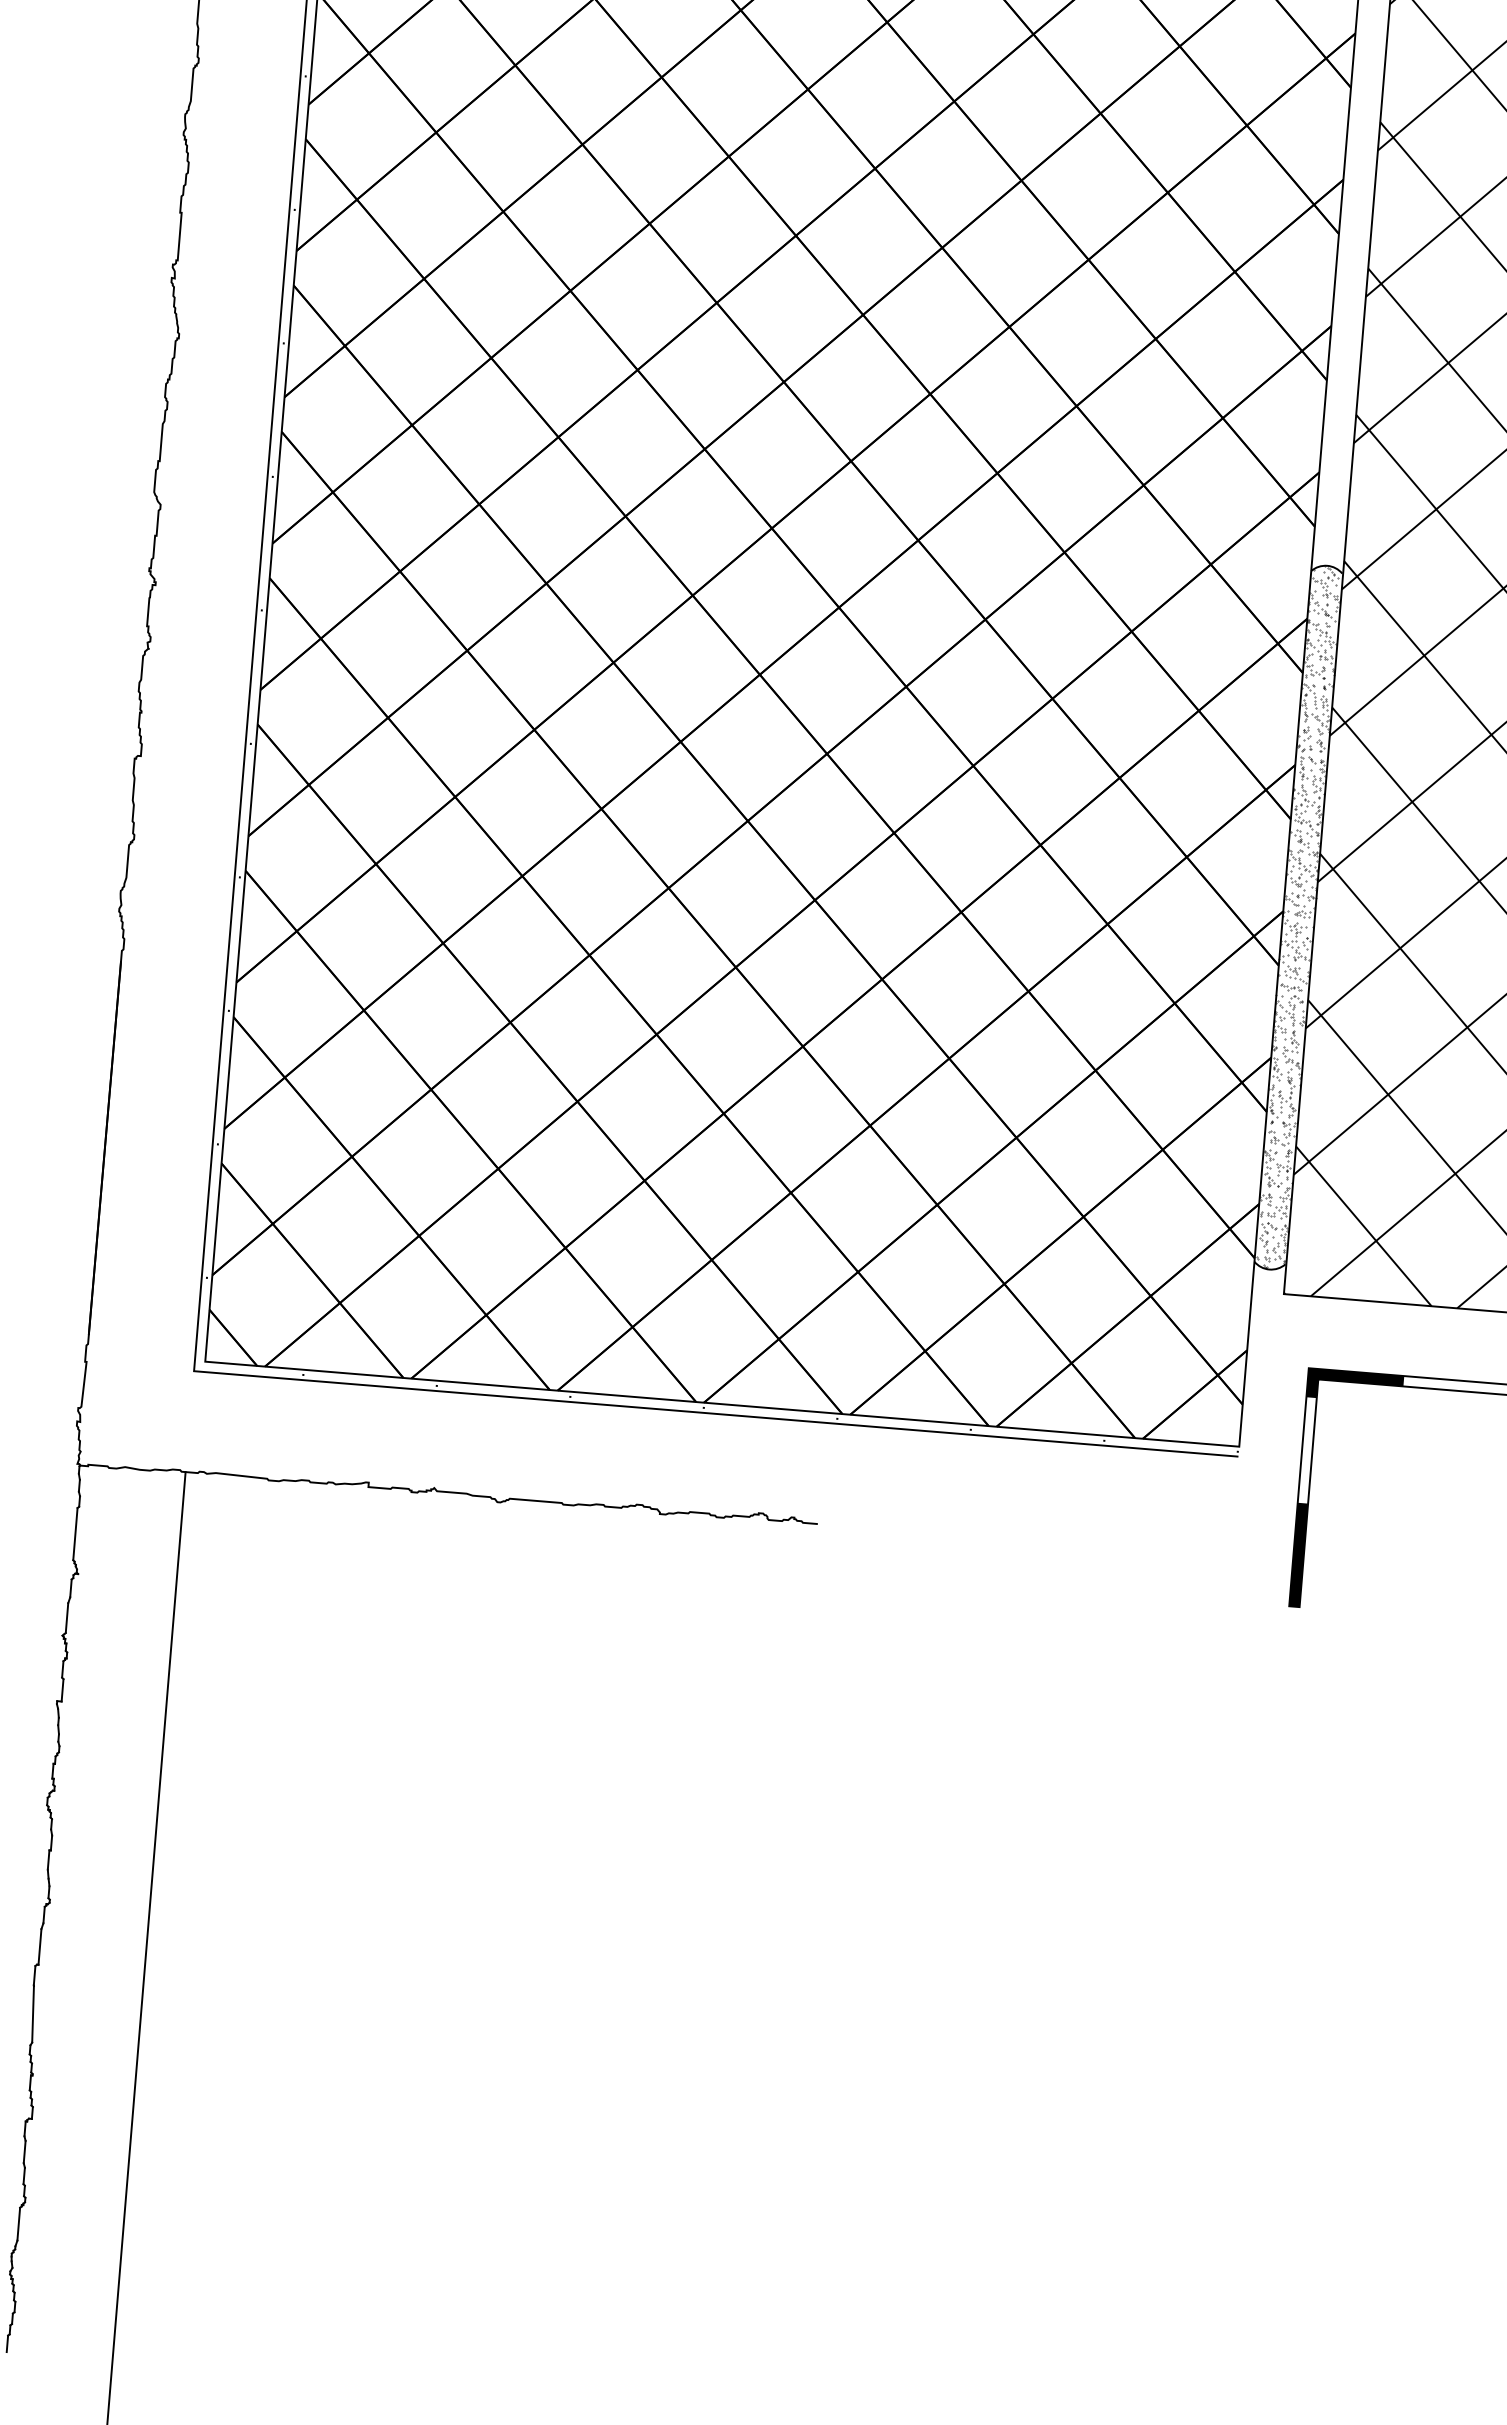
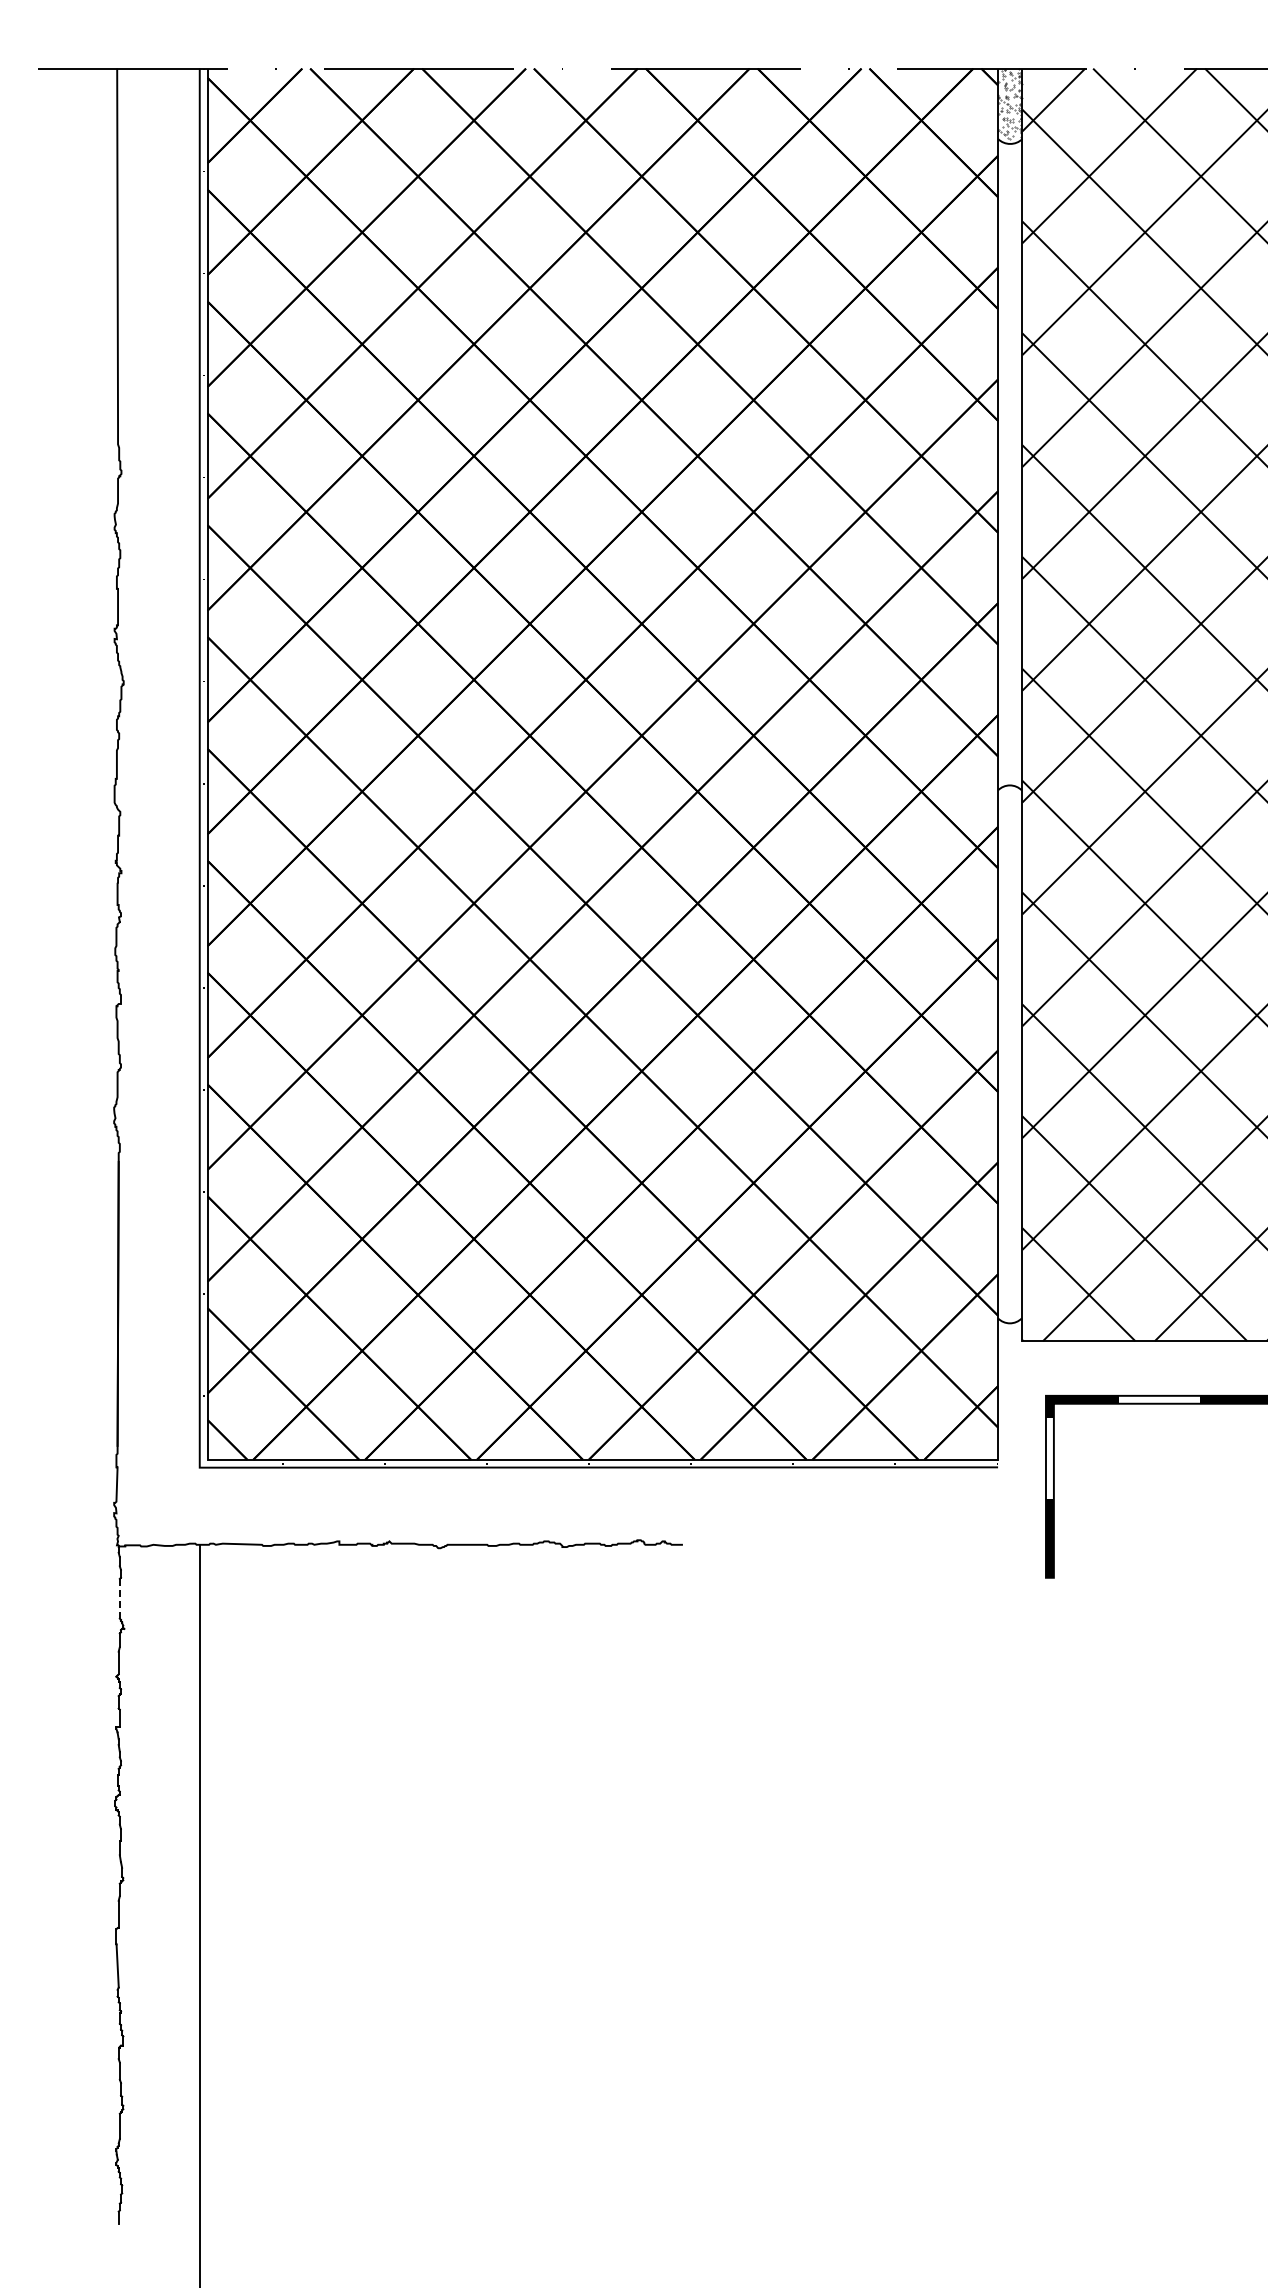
hatch: (1297, 916) -> (1009, 1053), removed
line: (75, 1533) -> (119, 1598), solid -> dashed

